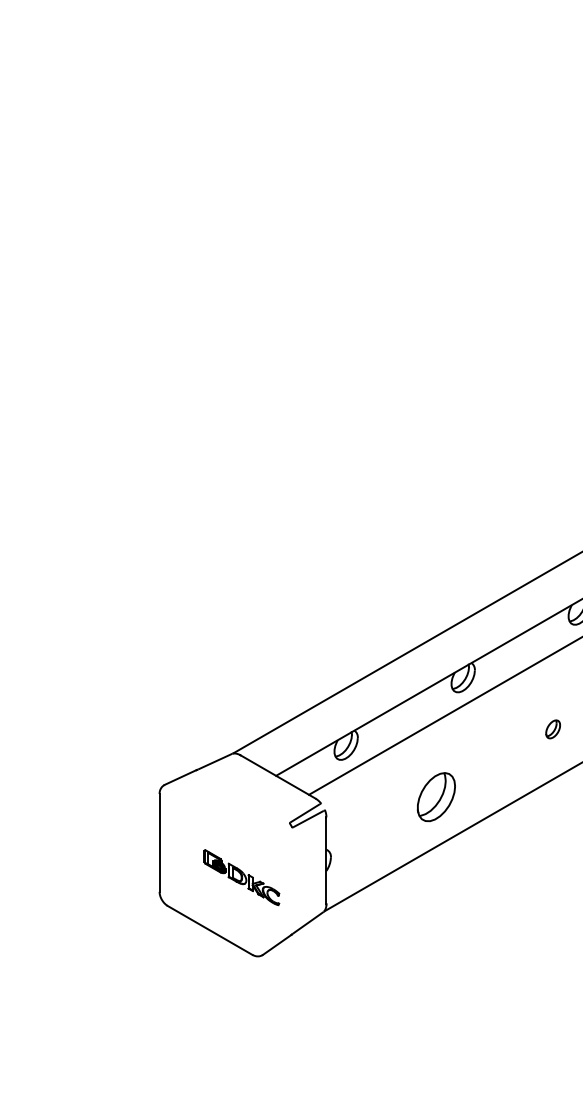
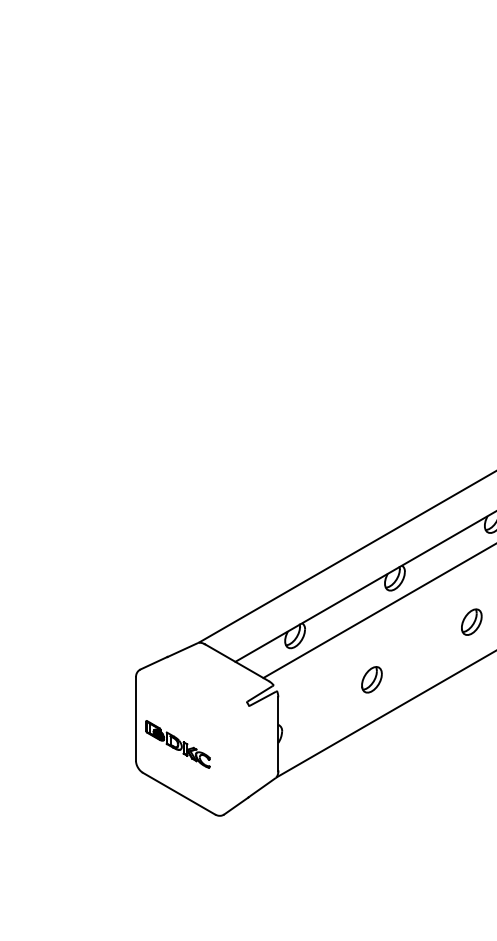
part: (552, 729) -> (471, 622), size x1.67
part: (435, 796) -> (371, 679), size x0.62
part: (241, 877) -> (177, 744), moved

